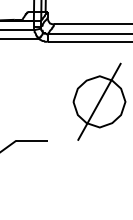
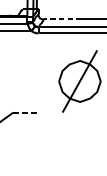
line: (78, 24) -> (63, 19), solid -> dashed
line: (32, 140) -> (26, 112), solid -> dashed

